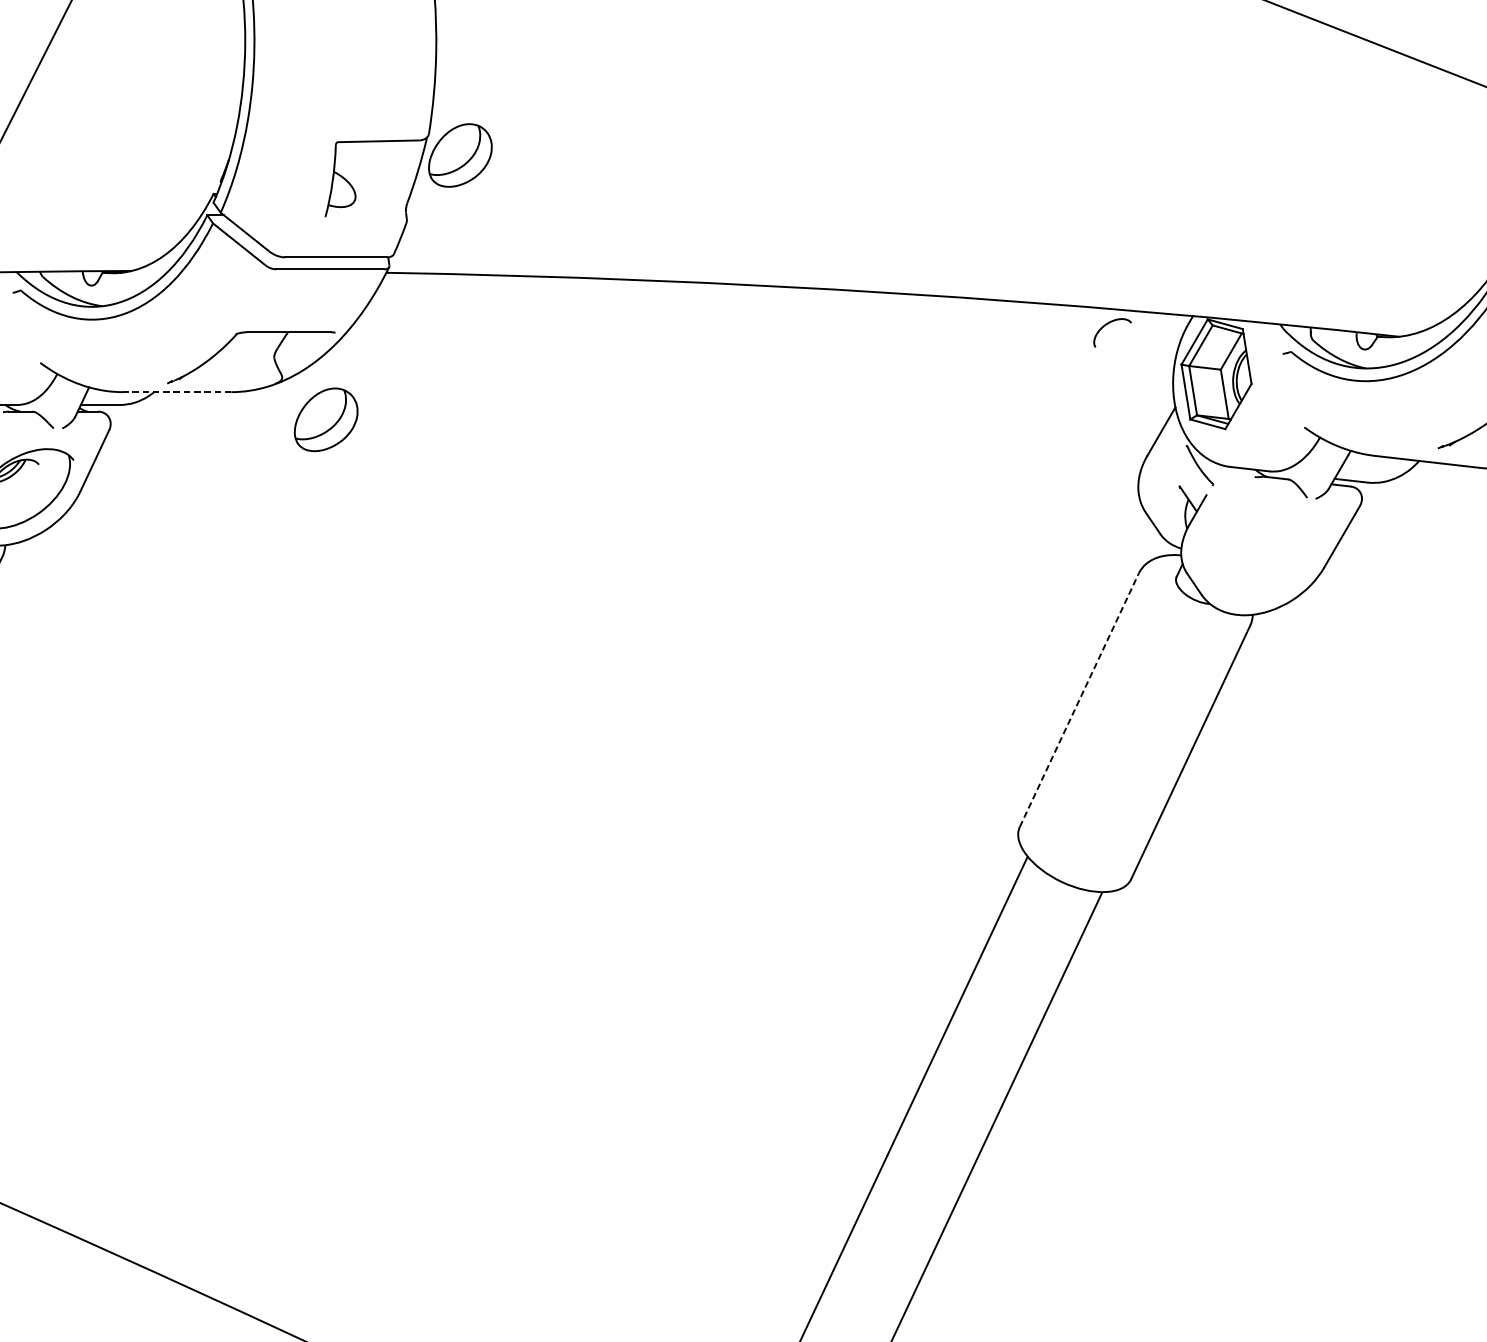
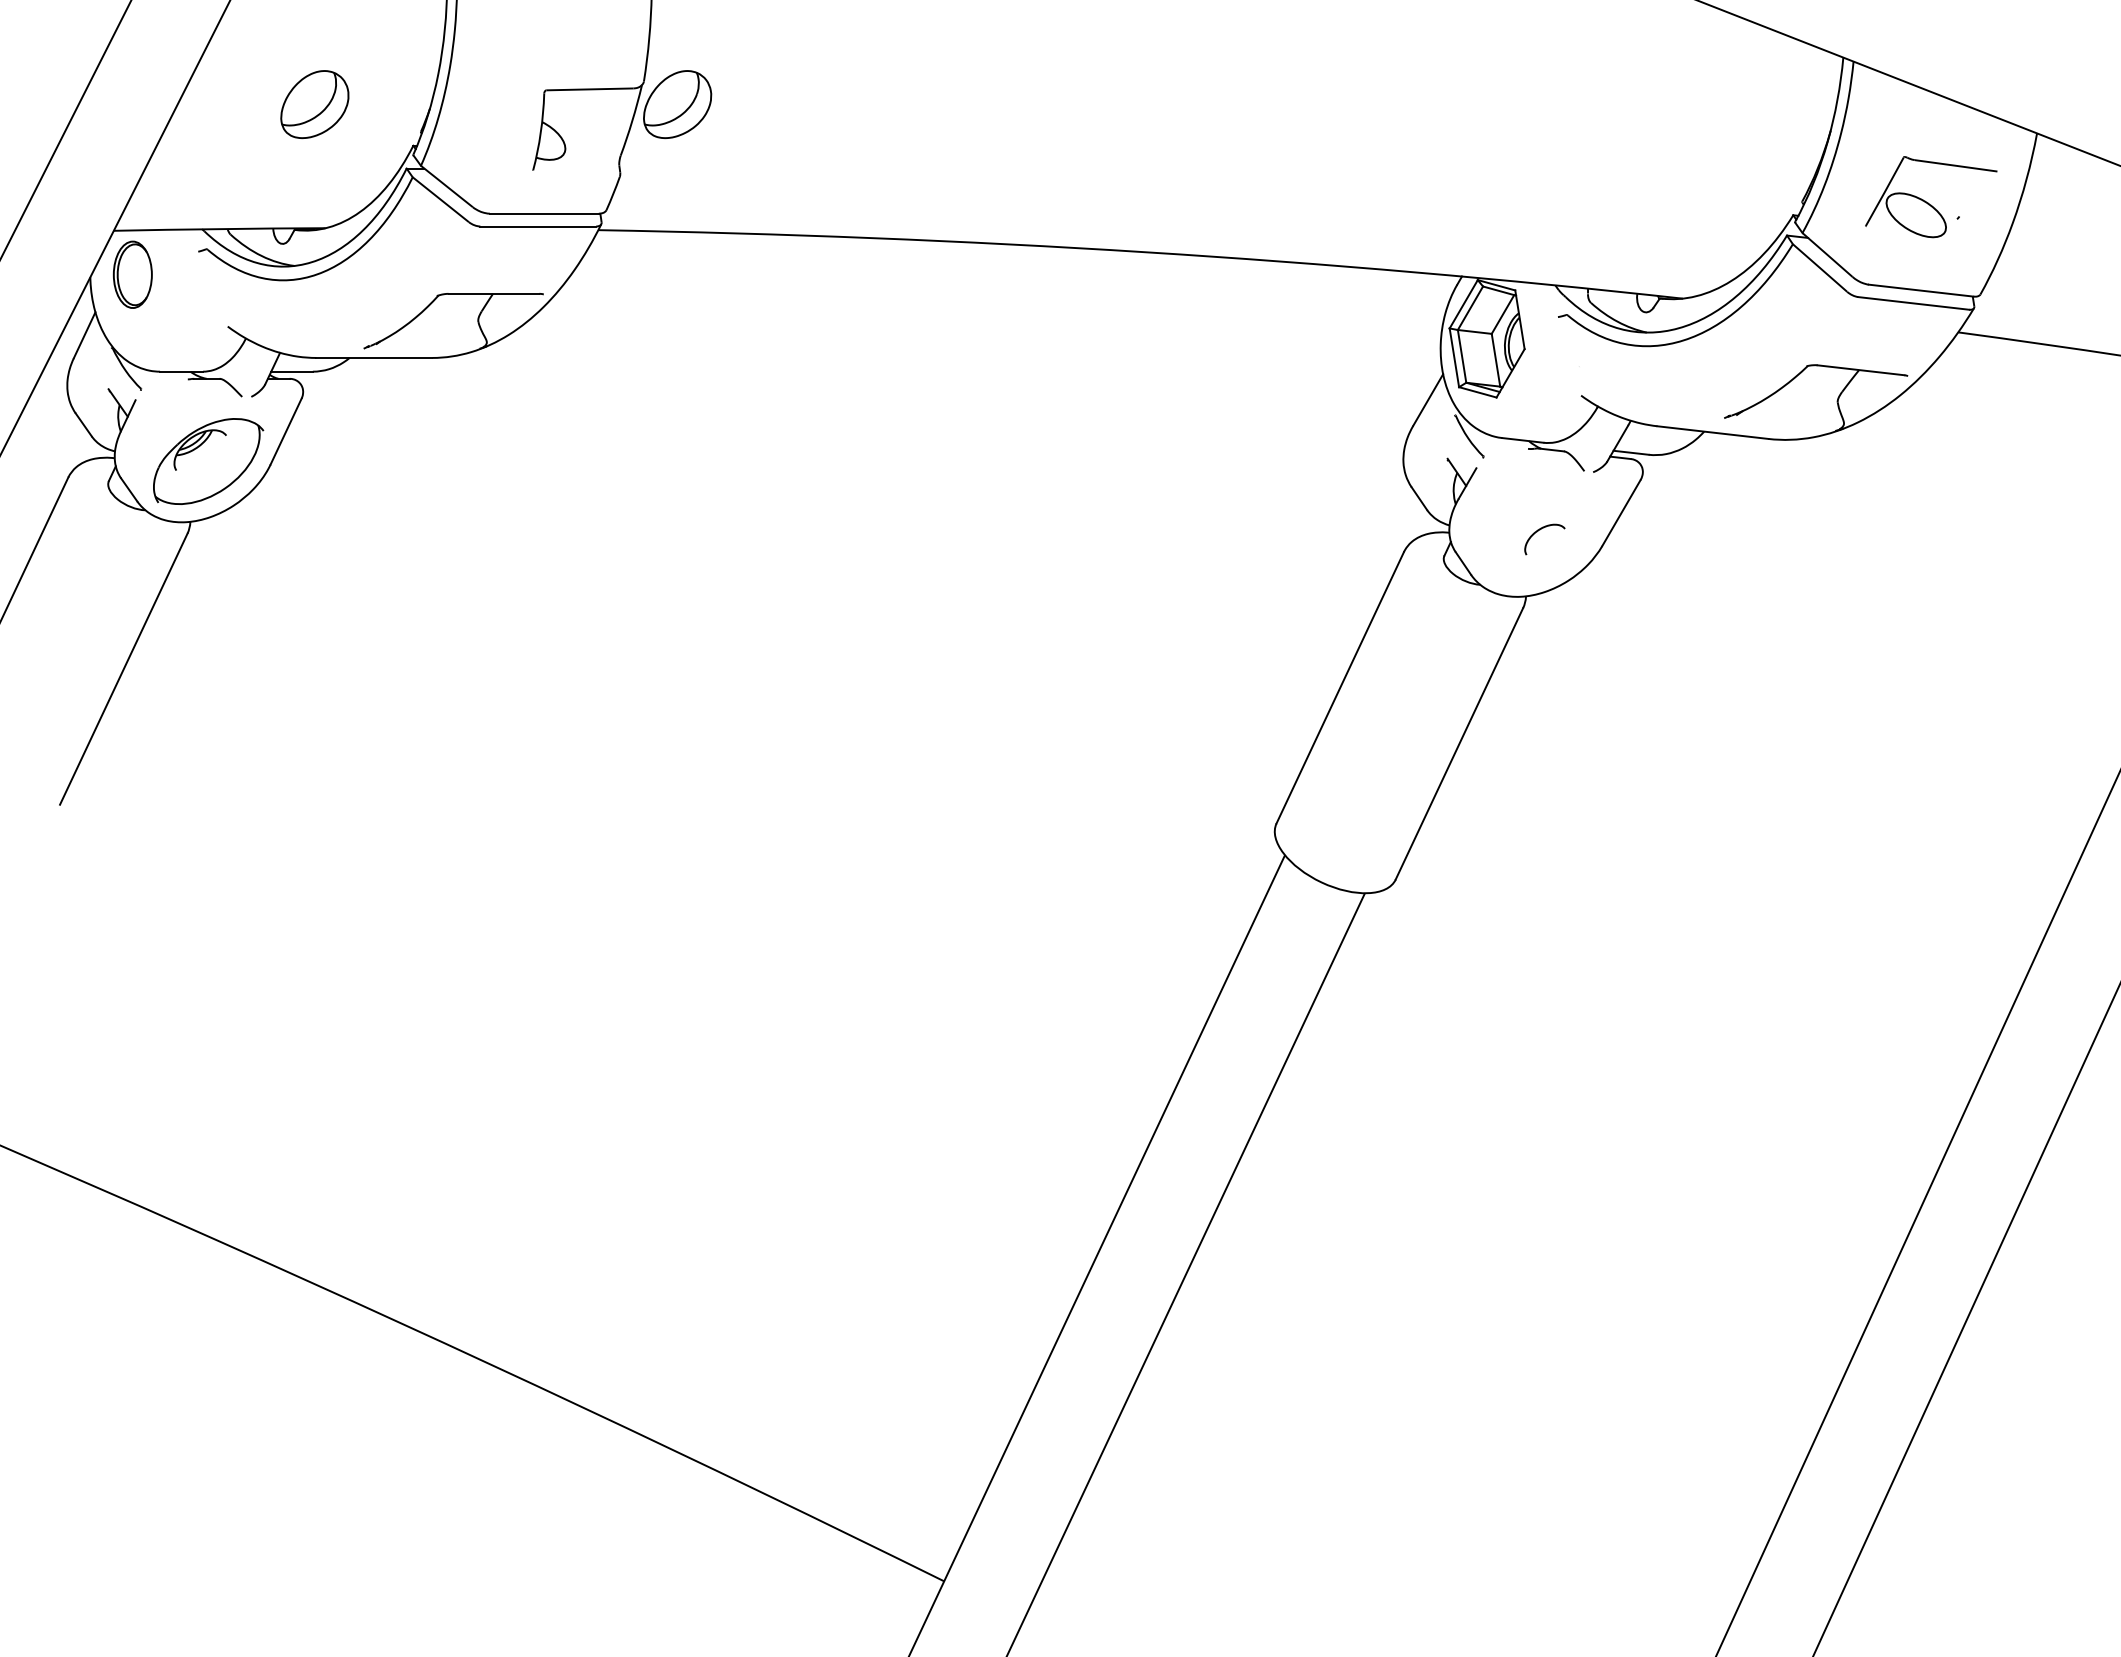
curve: (1108, 324) -> (1540, 530), moved
line: (177, 391) -> (374, 357), dashed -> solid
part: (325, 419) -> (314, 104), moved
line: (1079, 699) -> (1340, 687), dashed -> solid

